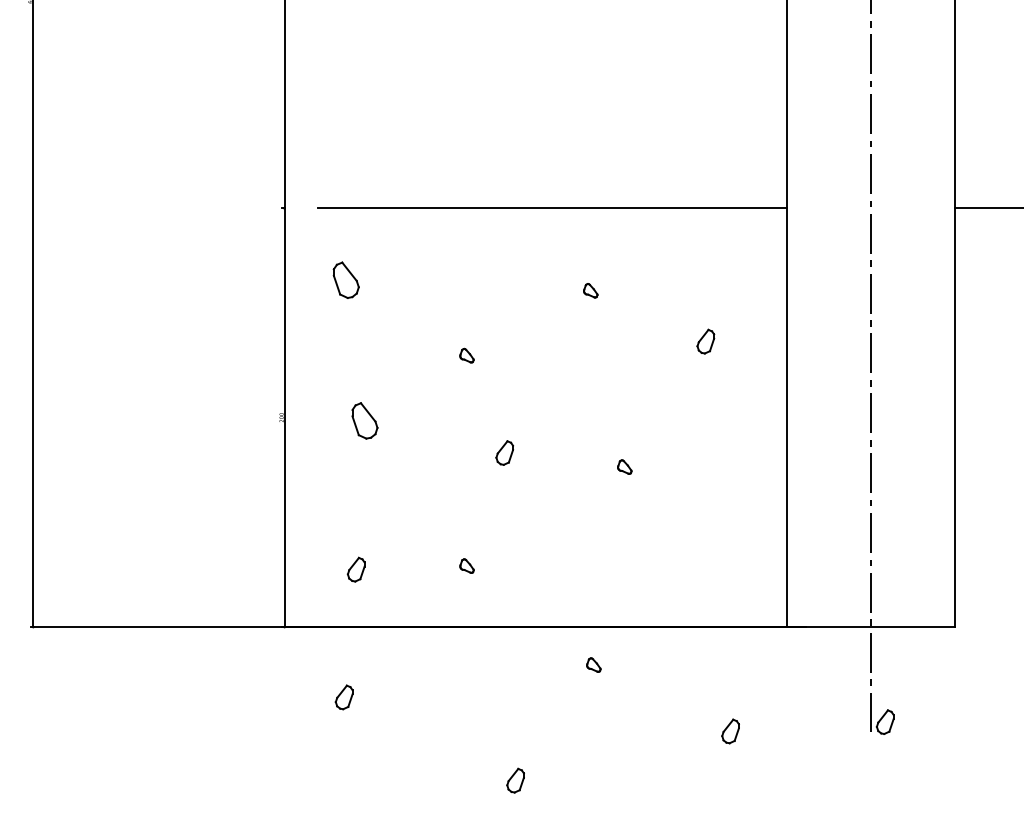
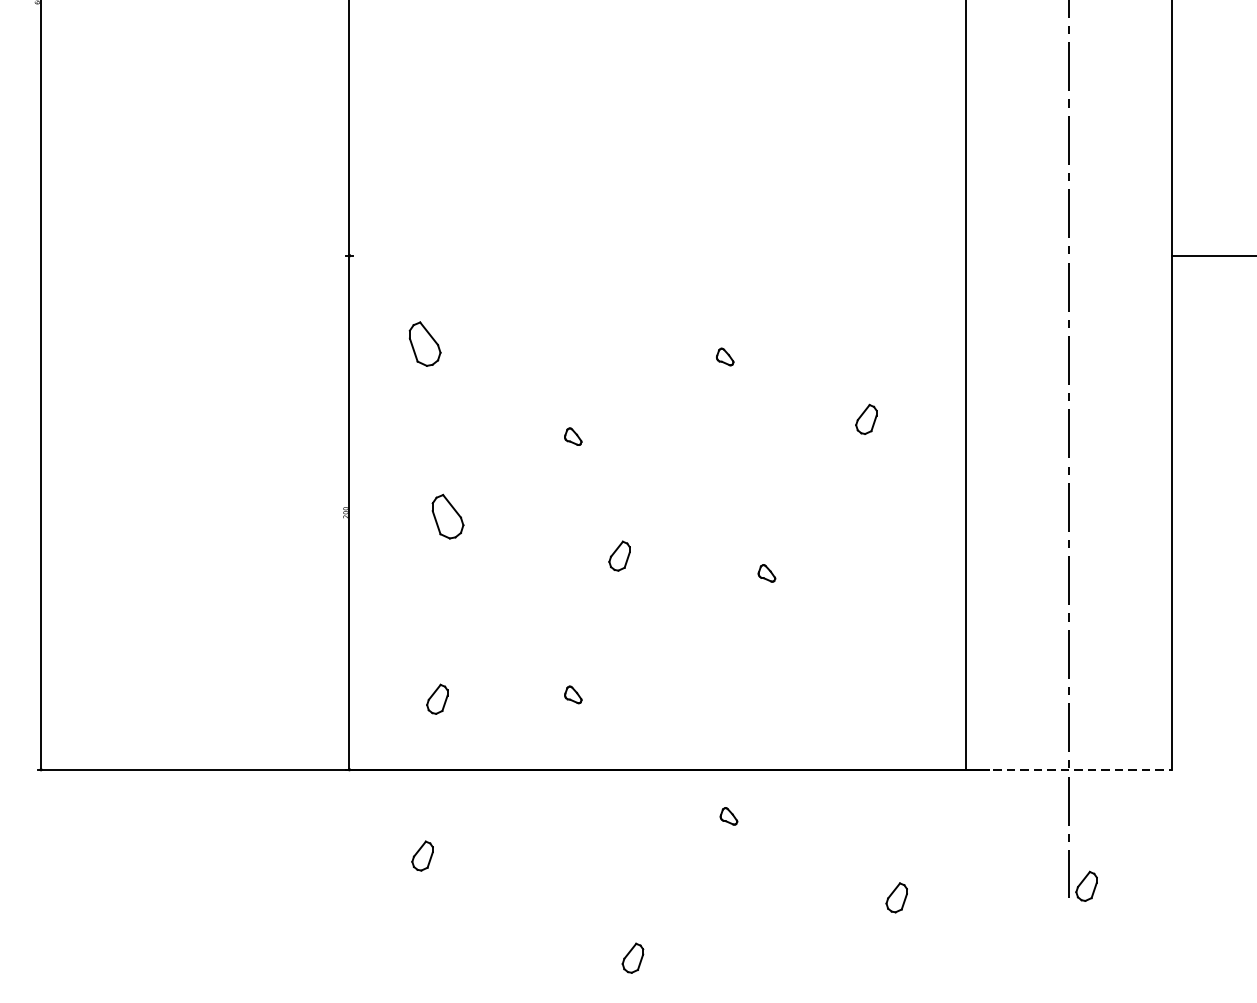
line: (552, 208) -> (678, 256), removed
line: (870, 627) -> (1068, 770), solid -> dashed

